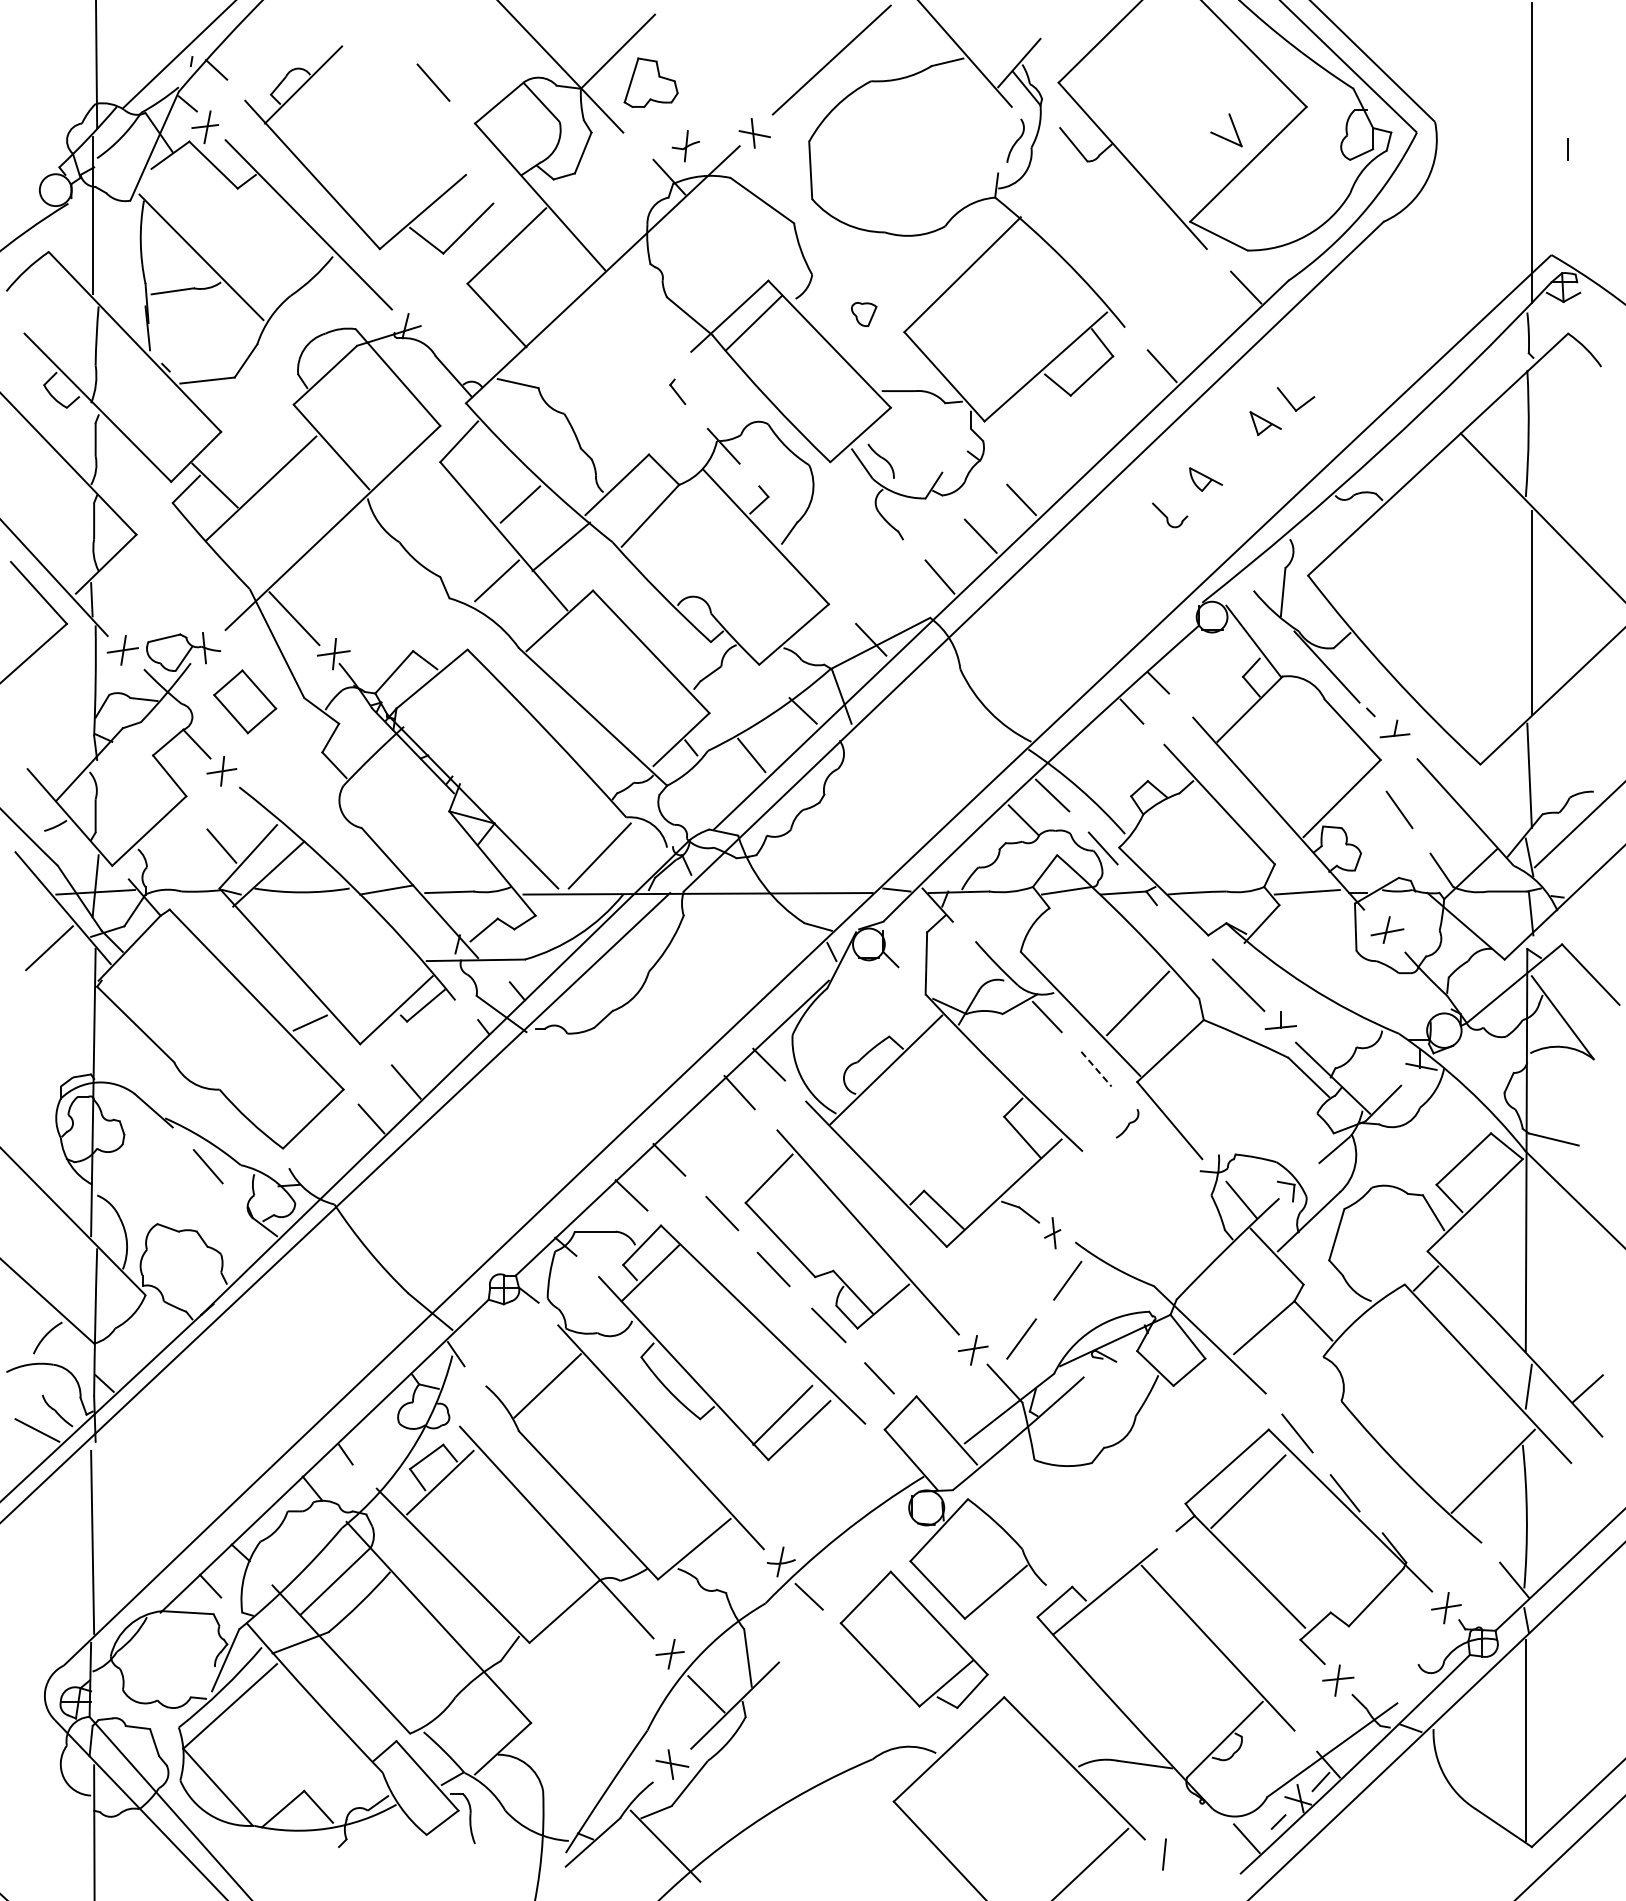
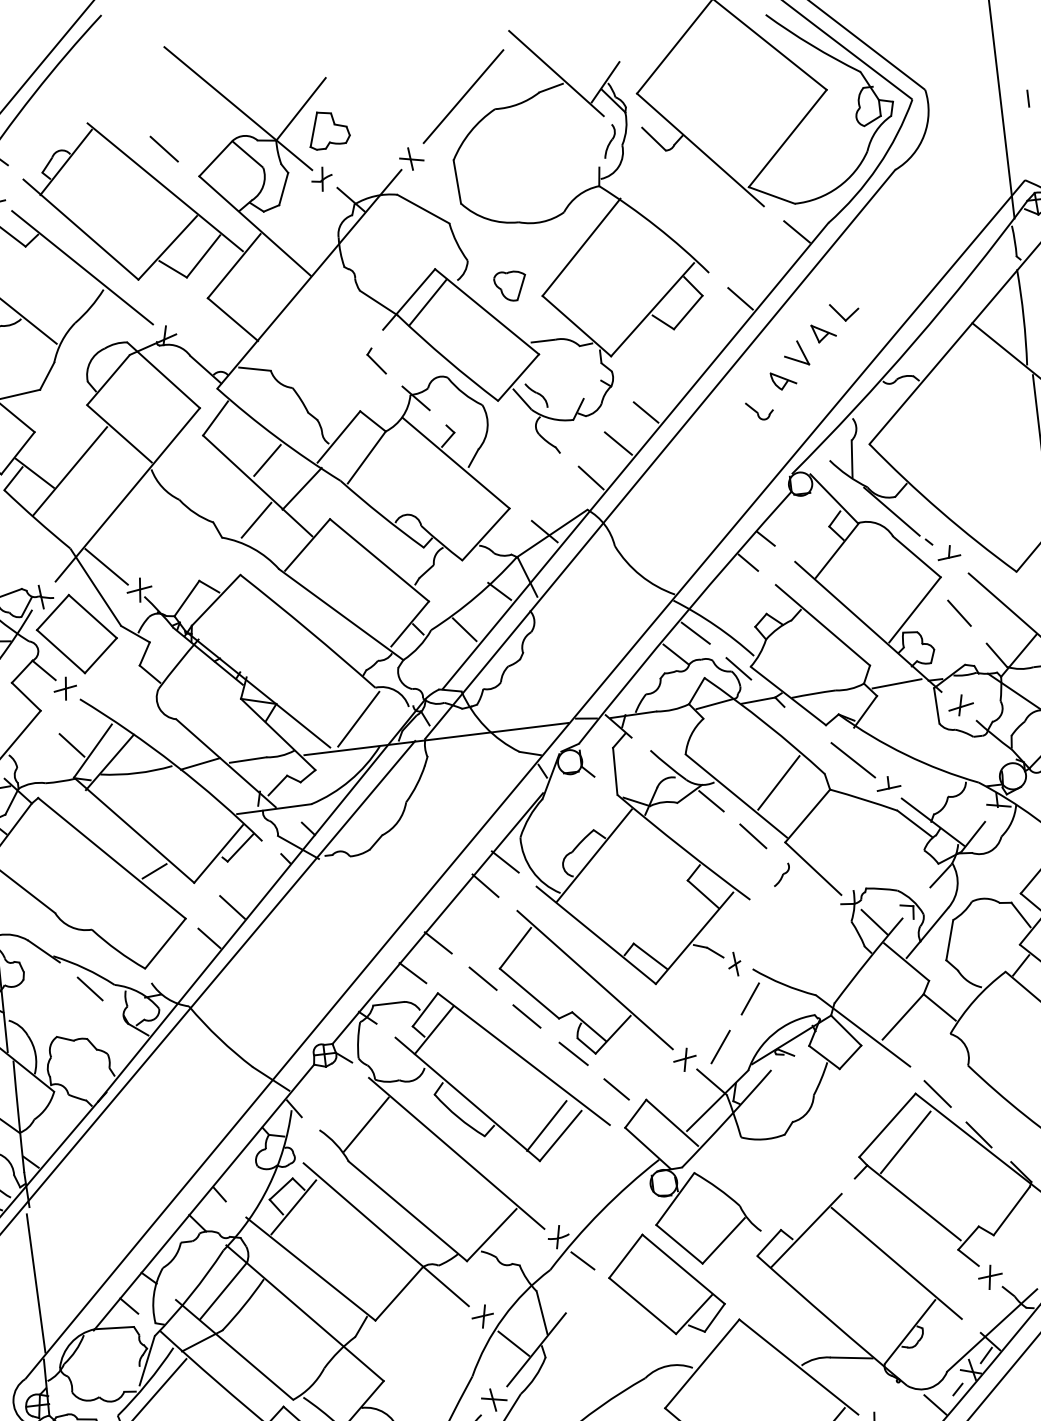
line: (428, 132) -> (164, 187), added
part: (1225, 137) -> (796, 359), moved
part: (685, 146) -> (321, 179), moved
part: (863, 314) -> (510, 286), size x1.67
part: (677, 391) -> (376, 361), size x1.43
part: (244, 701) -> (76, 633), size x1.67
line: (1096, 1069) -> (753, 836), dashed -> solid

